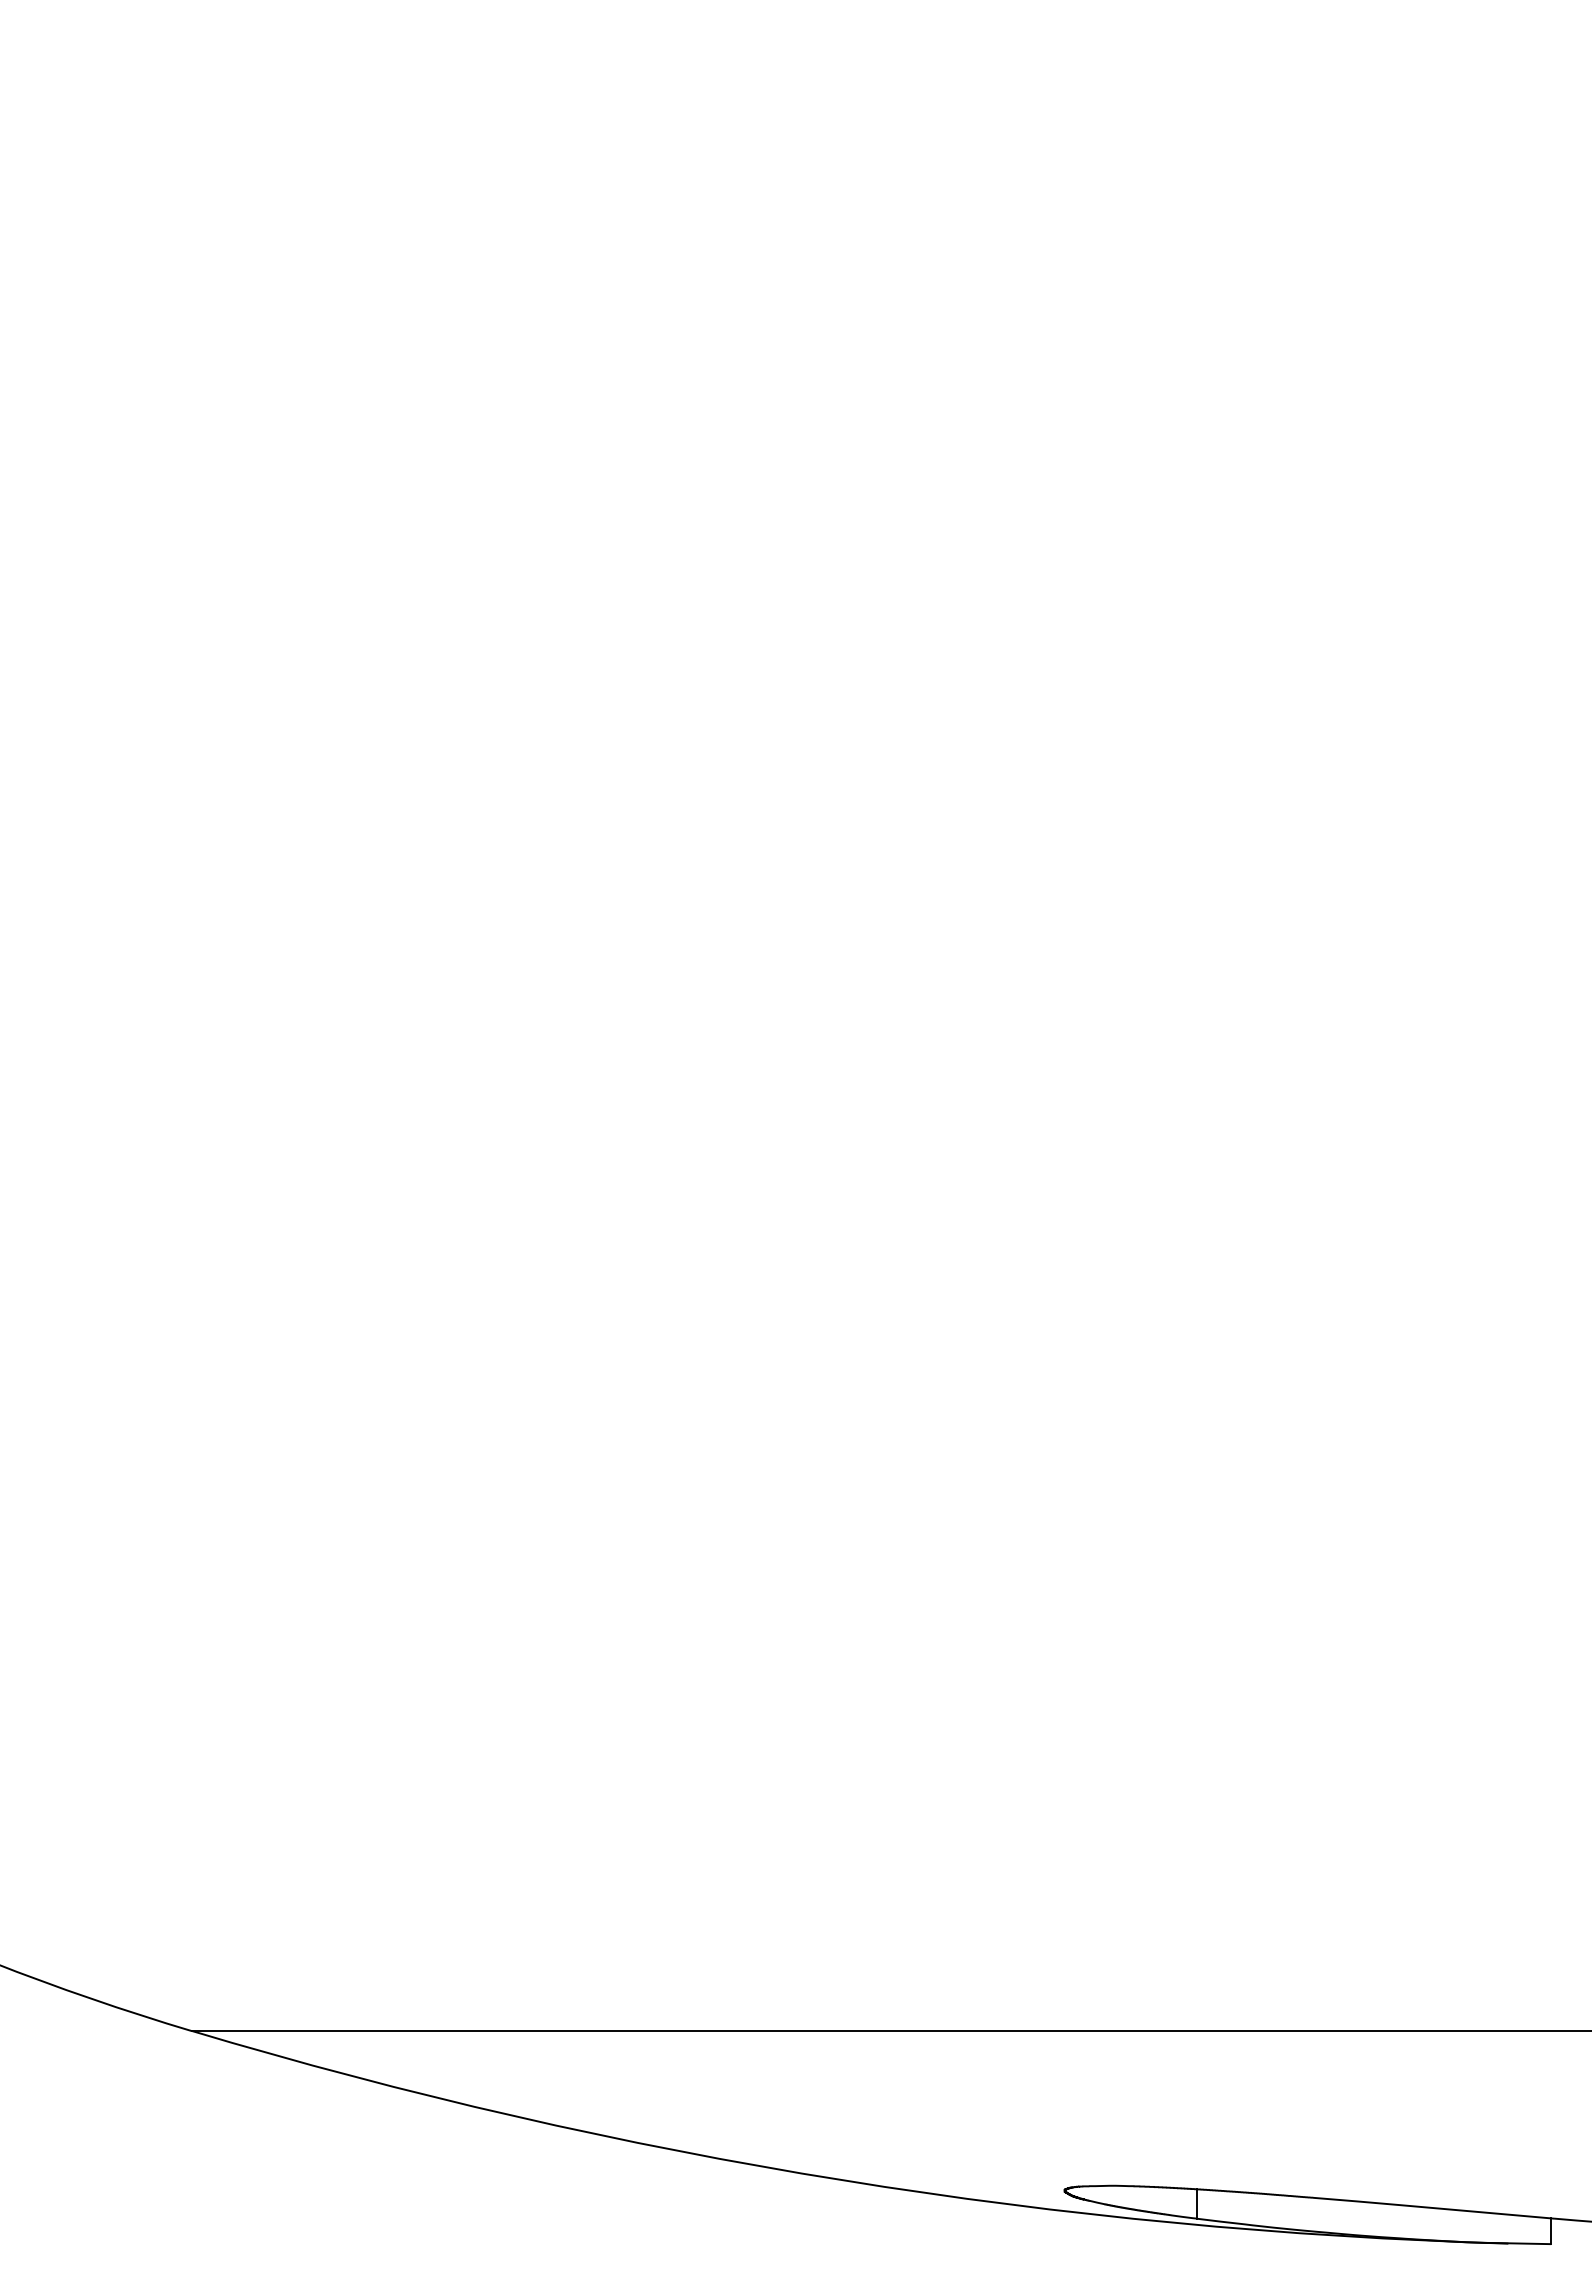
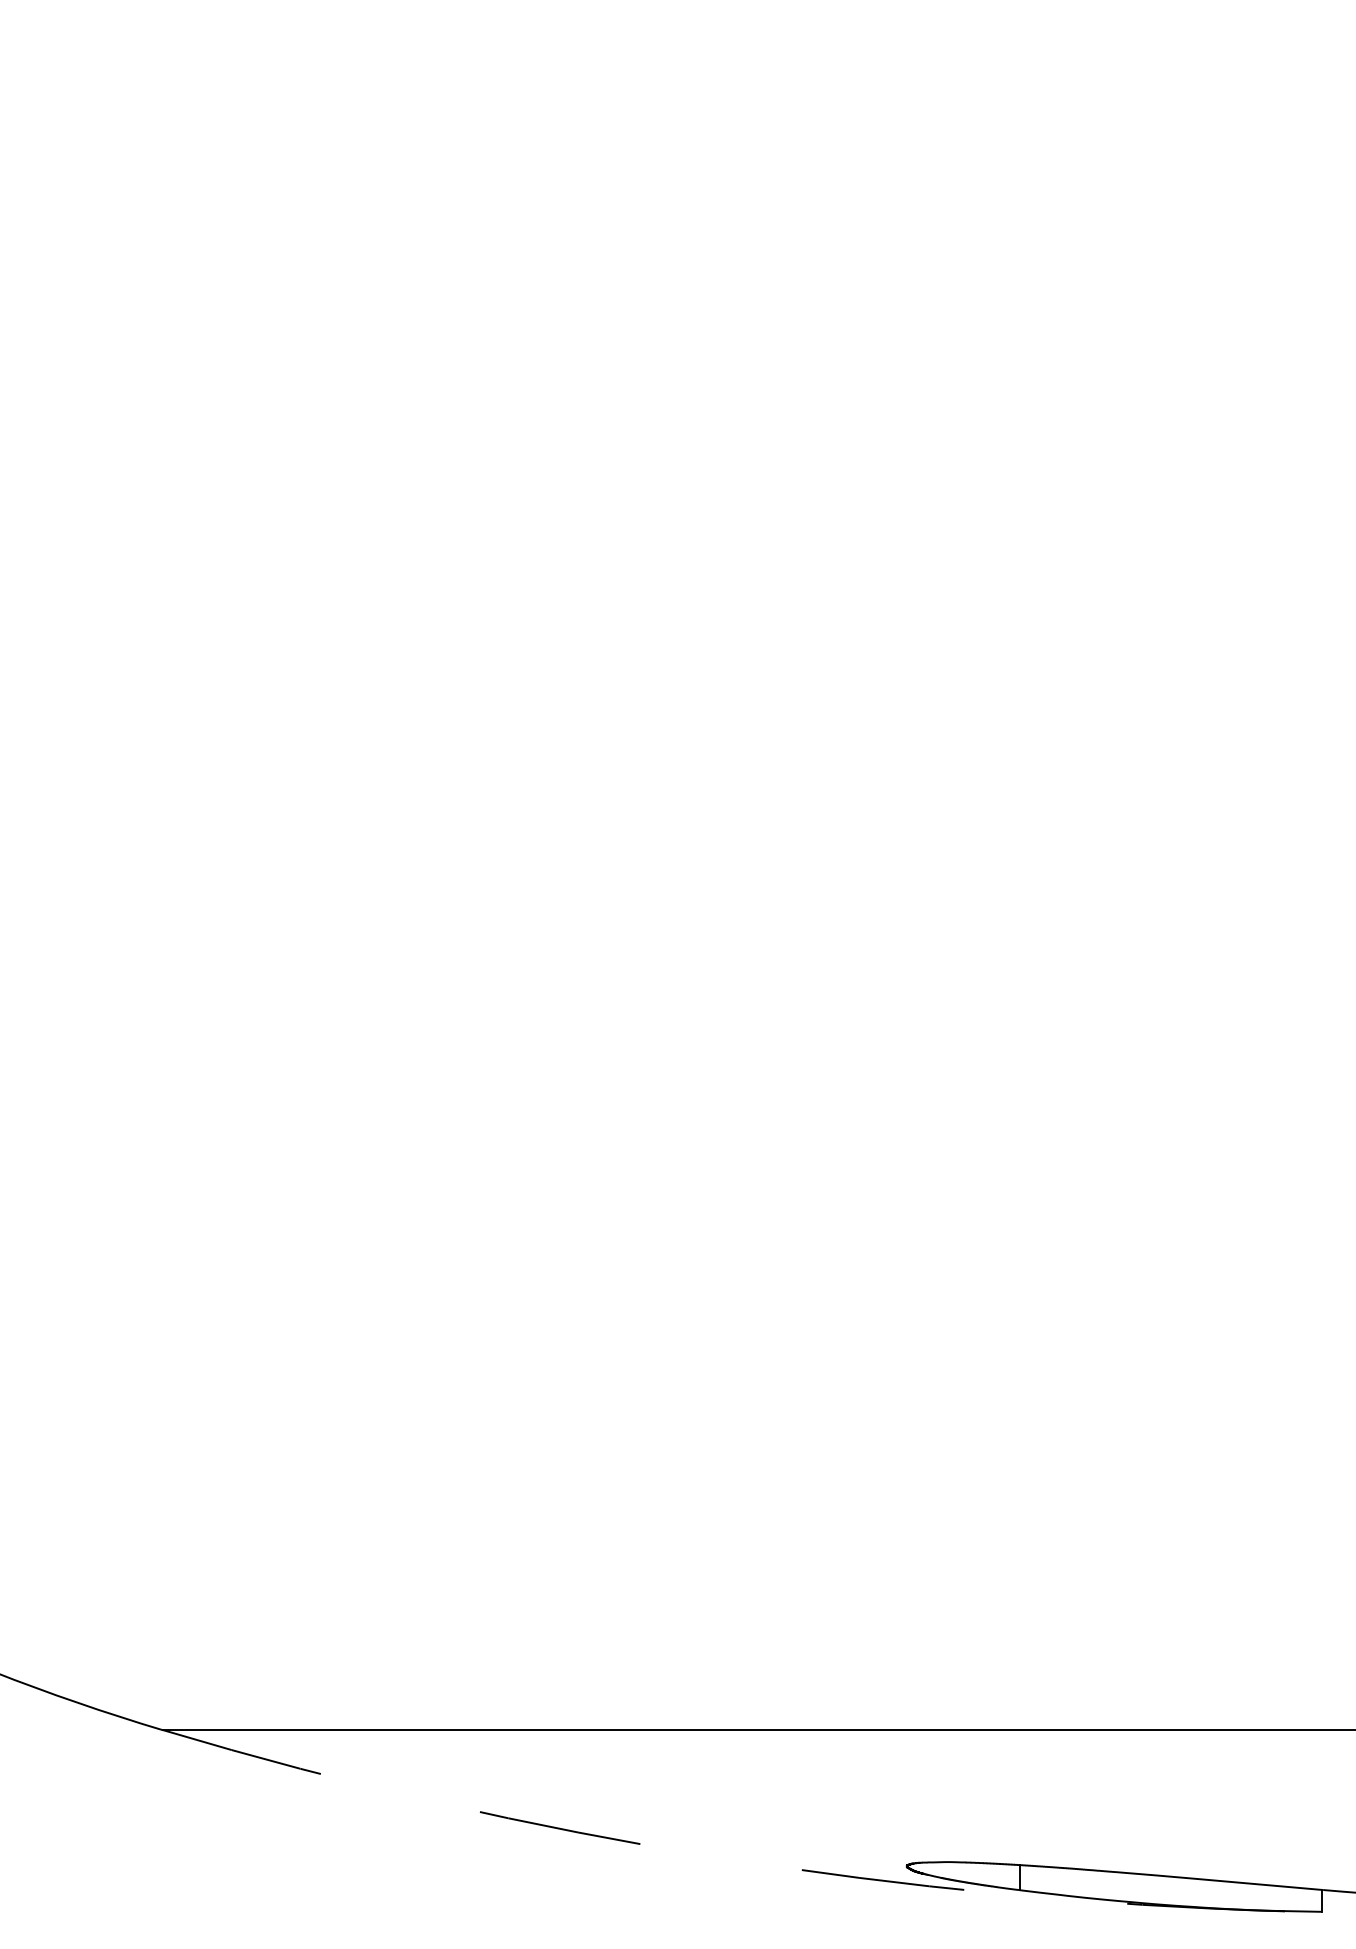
arc: (843, 2180) -> (718, 1857), solid -> dashed

